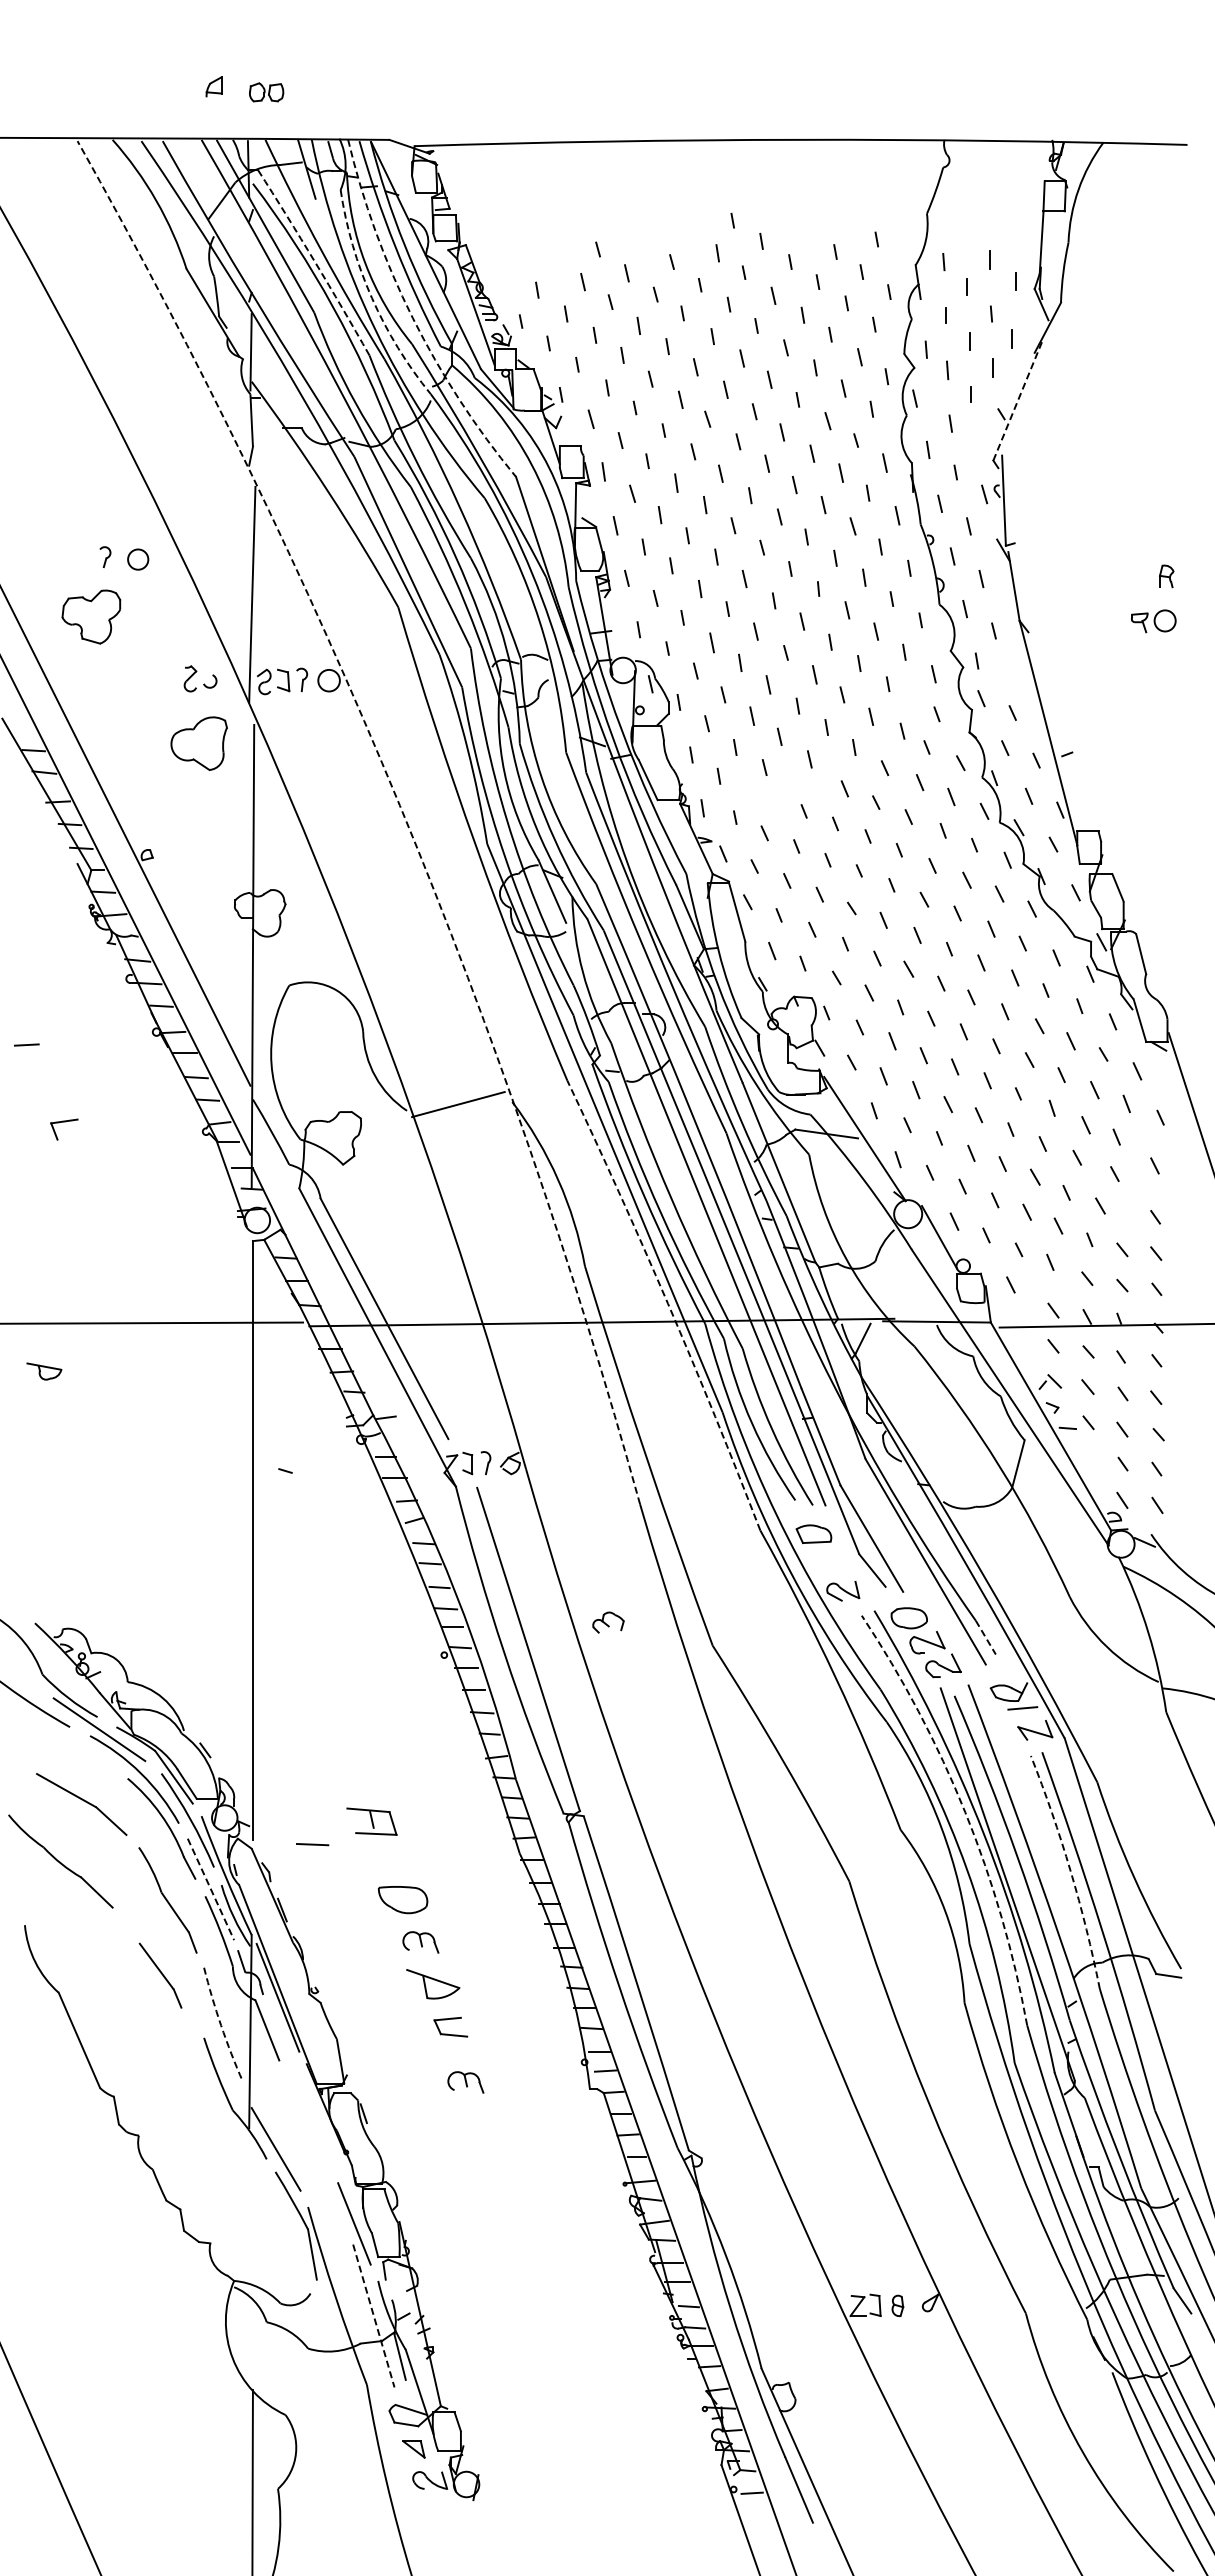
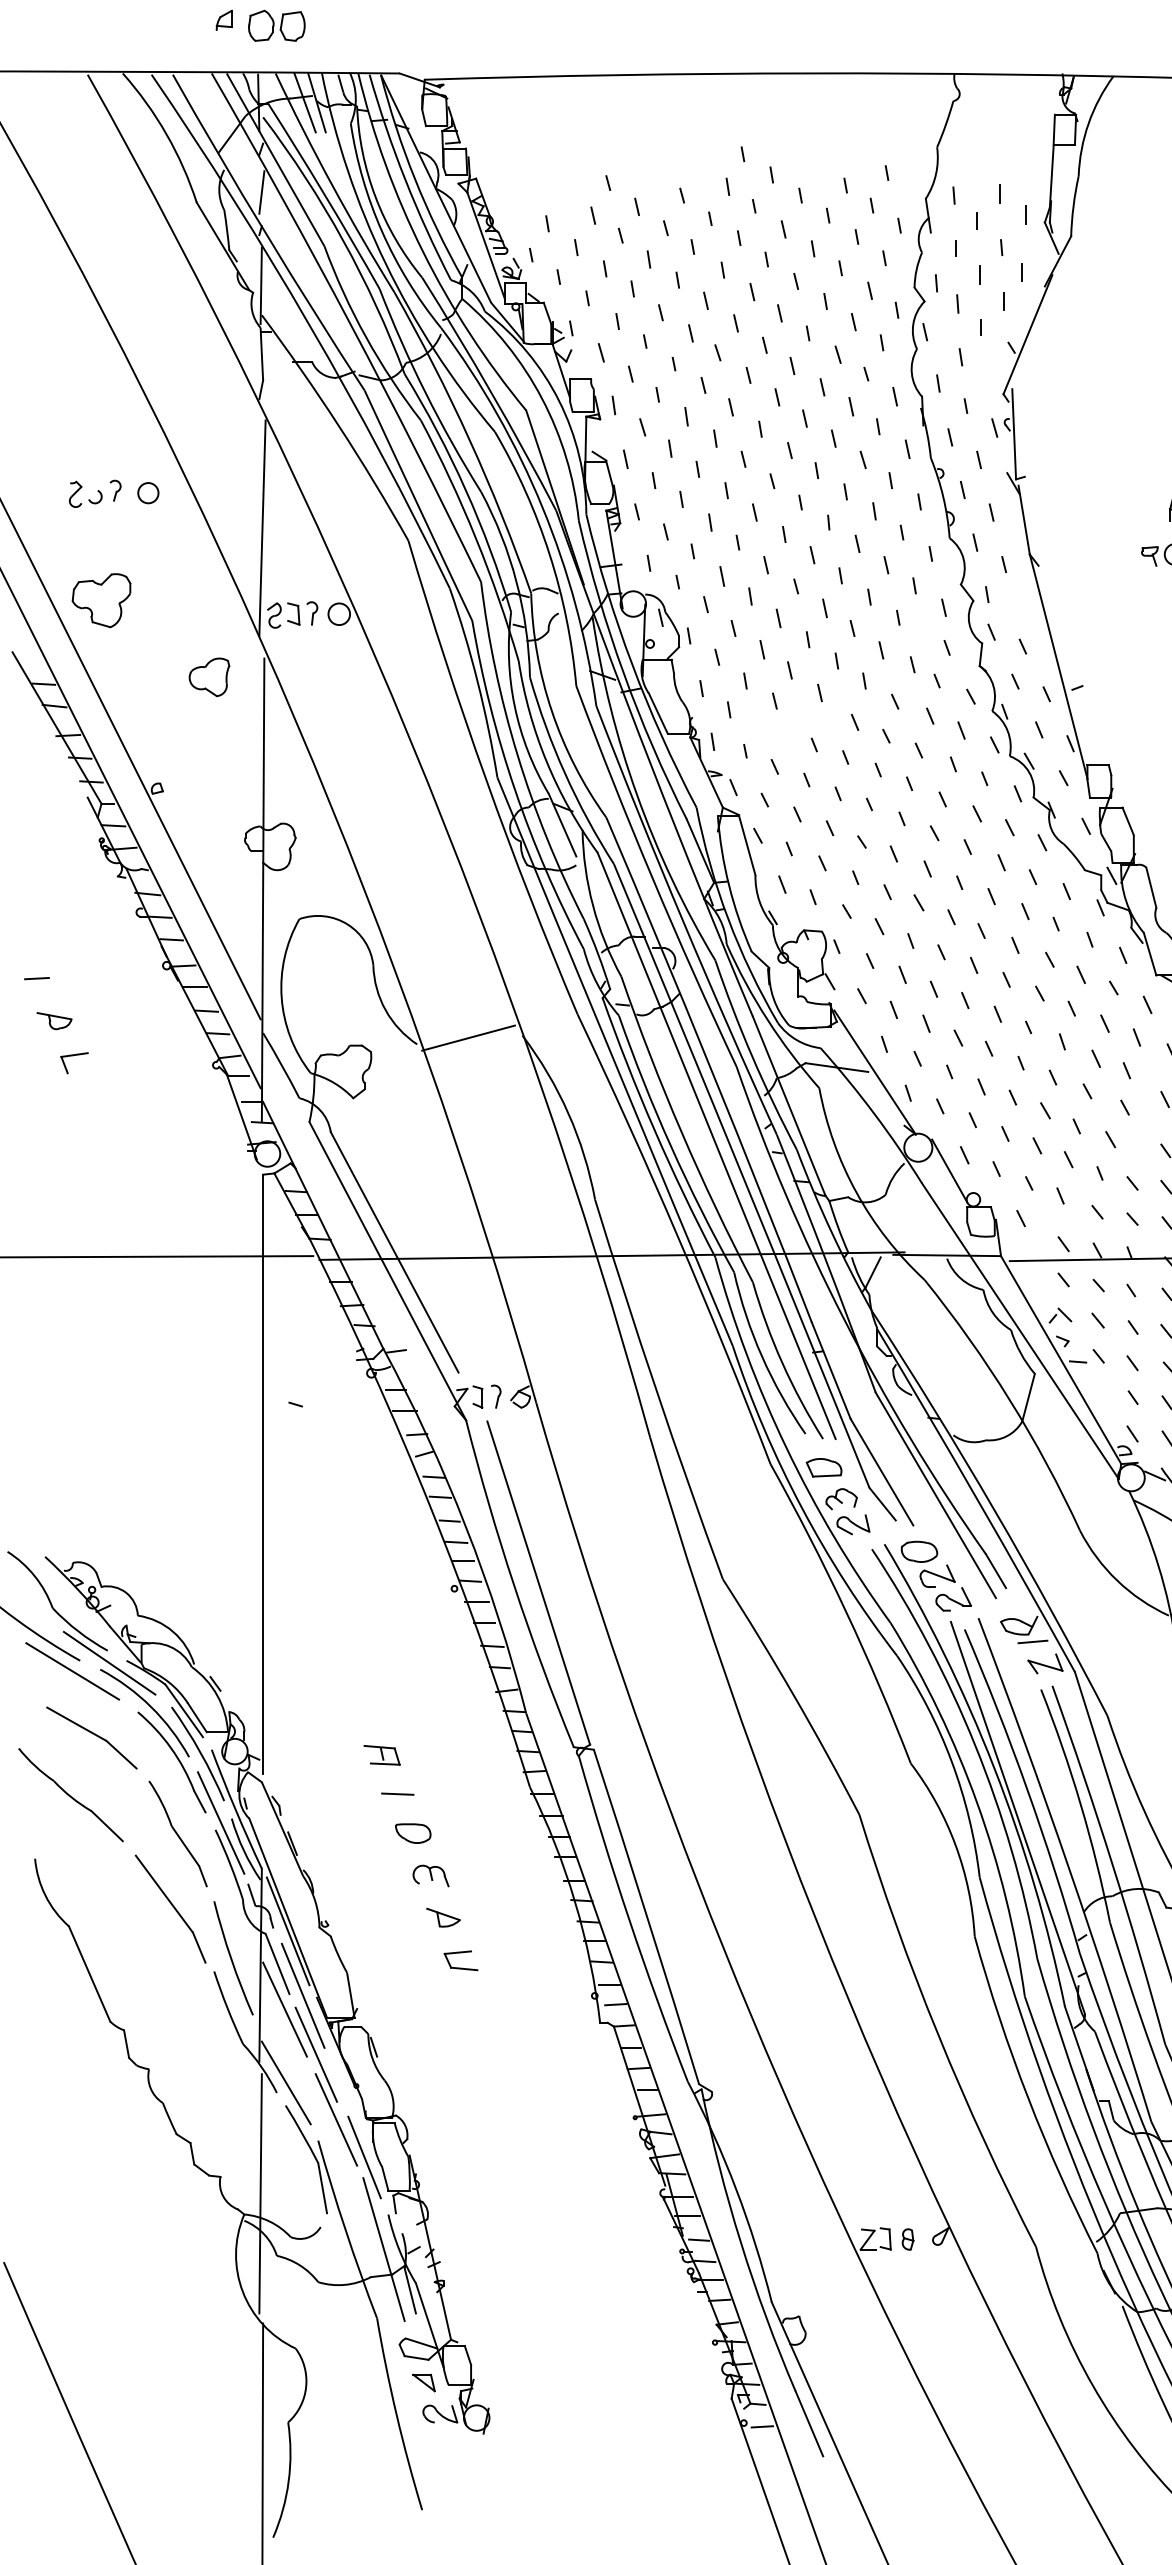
part: (266, 92) -> (276, 26), size x1.67
line: (294, 168) -> (304, 102), added
line: (251, 258) -> (261, 192), added
arc: (314, 261) -> (324, 195), dashed -> solid
arc: (372, 298) -> (382, 232), dashed -> solid
arc: (412, 318) -> (422, 252), dashed -> solid
line: (1017, 400) -> (1027, 334), dashed -> solid
part: (91, 616) -> (101, 600), moved
part: (204, 683) -> (89, 499), moved
part: (199, 743) -> (209, 677), size x0.71
arc: (399, 805) -> (409, 739), dashed -> solid
arc: (668, 1303) -> (678, 1237), dashed -> solid
part: (44, 1371) -> (54, 1021), moved
part: (608, 1622) -> (841, 1499), moved
line: (985, 1637) -> (995, 1571), dashed -> solid
line: (62, 1737) -> (72, 1671), added
arc: (965, 1812) -> (975, 1746), dashed -> solid
part: (371, 1821) -> (381, 1755), size x0.71
line: (312, 1844) -> (397, 1794), moved
arc: (1070, 1870) -> (1080, 1804), dashed -> solid
line: (210, 1889) -> (220, 1823), dashed -> solid
part: (402, 1899) -> (412, 1833), size x0.71
part: (160, 1975) -> (170, 1909), size x1.67
part: (433, 1983) -> (443, 1917), size x0.62
arc: (221, 2025) -> (231, 1959), dashed -> solid
line: (292, 2062) -> (302, 1996), added
line: (274, 2076) -> (284, 2010), added
part: (465, 2082) -> (475, 2016), removed
line: (305, 2121) -> (315, 2055), added
line: (325, 2186) -> (335, 2120), added
line: (250, 2259) -> (260, 2193), added
line: (373, 2316) -> (383, 2250), dashed -> solid

